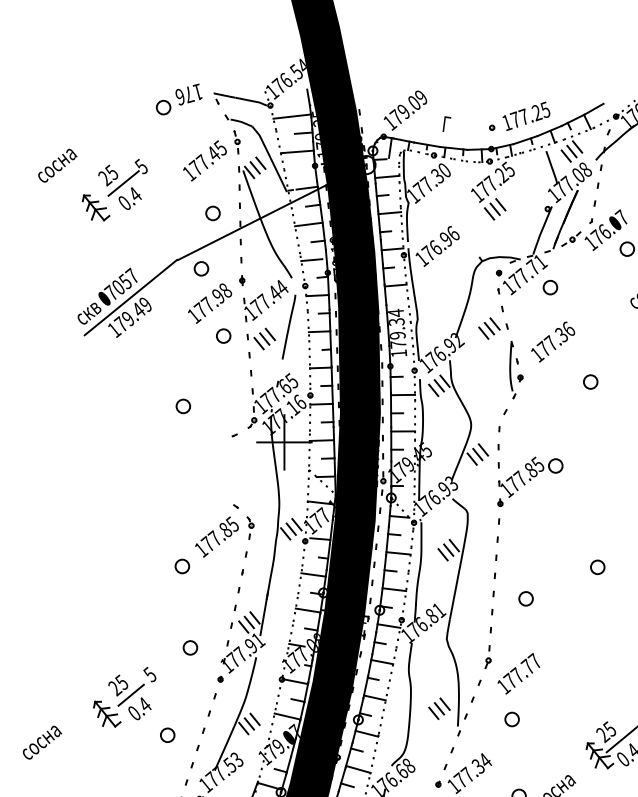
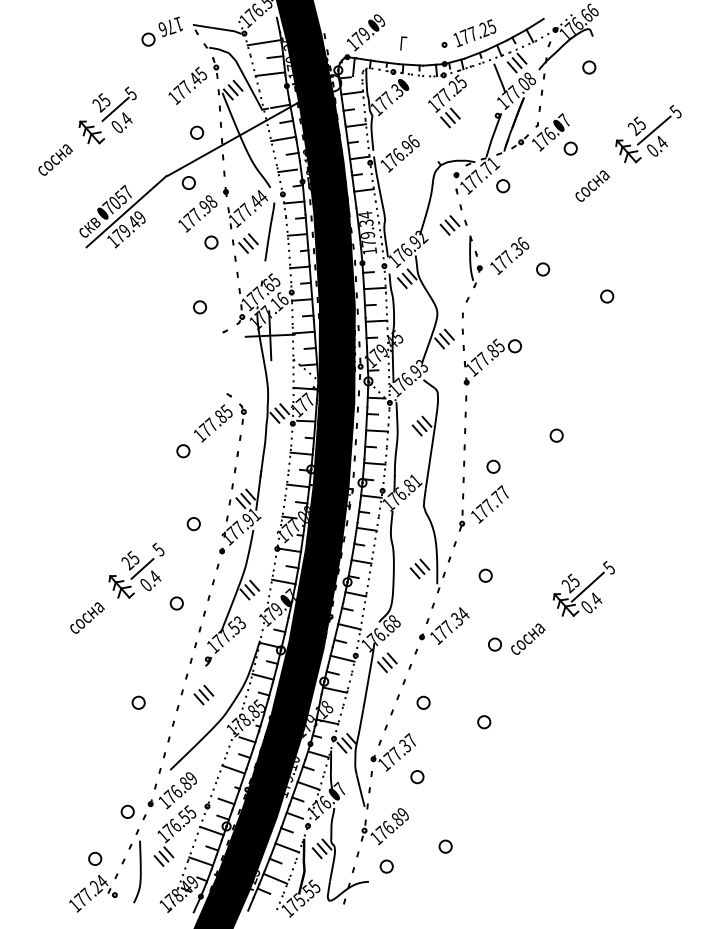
text: (57, 165) -> (55, 159), moved
text: (552, 341) -> (509, 255), moved
part: (182, 406) -> (199, 307), moved
text: (518, 673) -> (489, 504), moved
text: (42, 742) -> (87, 617), moved

